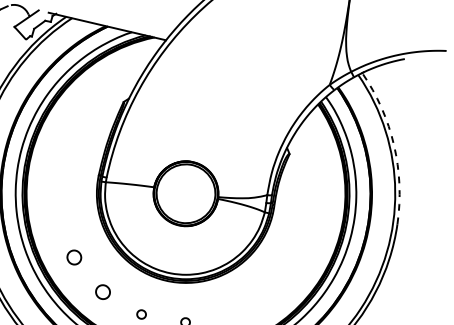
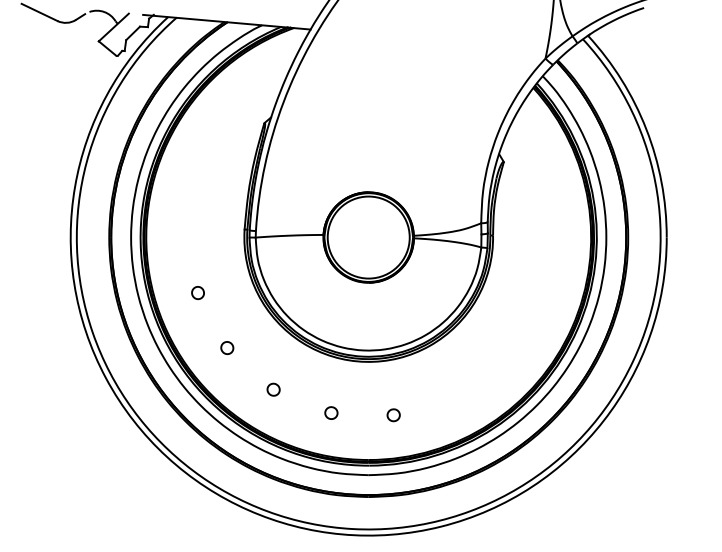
arc: (394, 145) -> (646, 129), dashed -> solid
part: (58, 215) -> (197, 293), added
part: (74, 258) -> (227, 348), size x0.62
part: (102, 291) -> (273, 389), size x0.62

